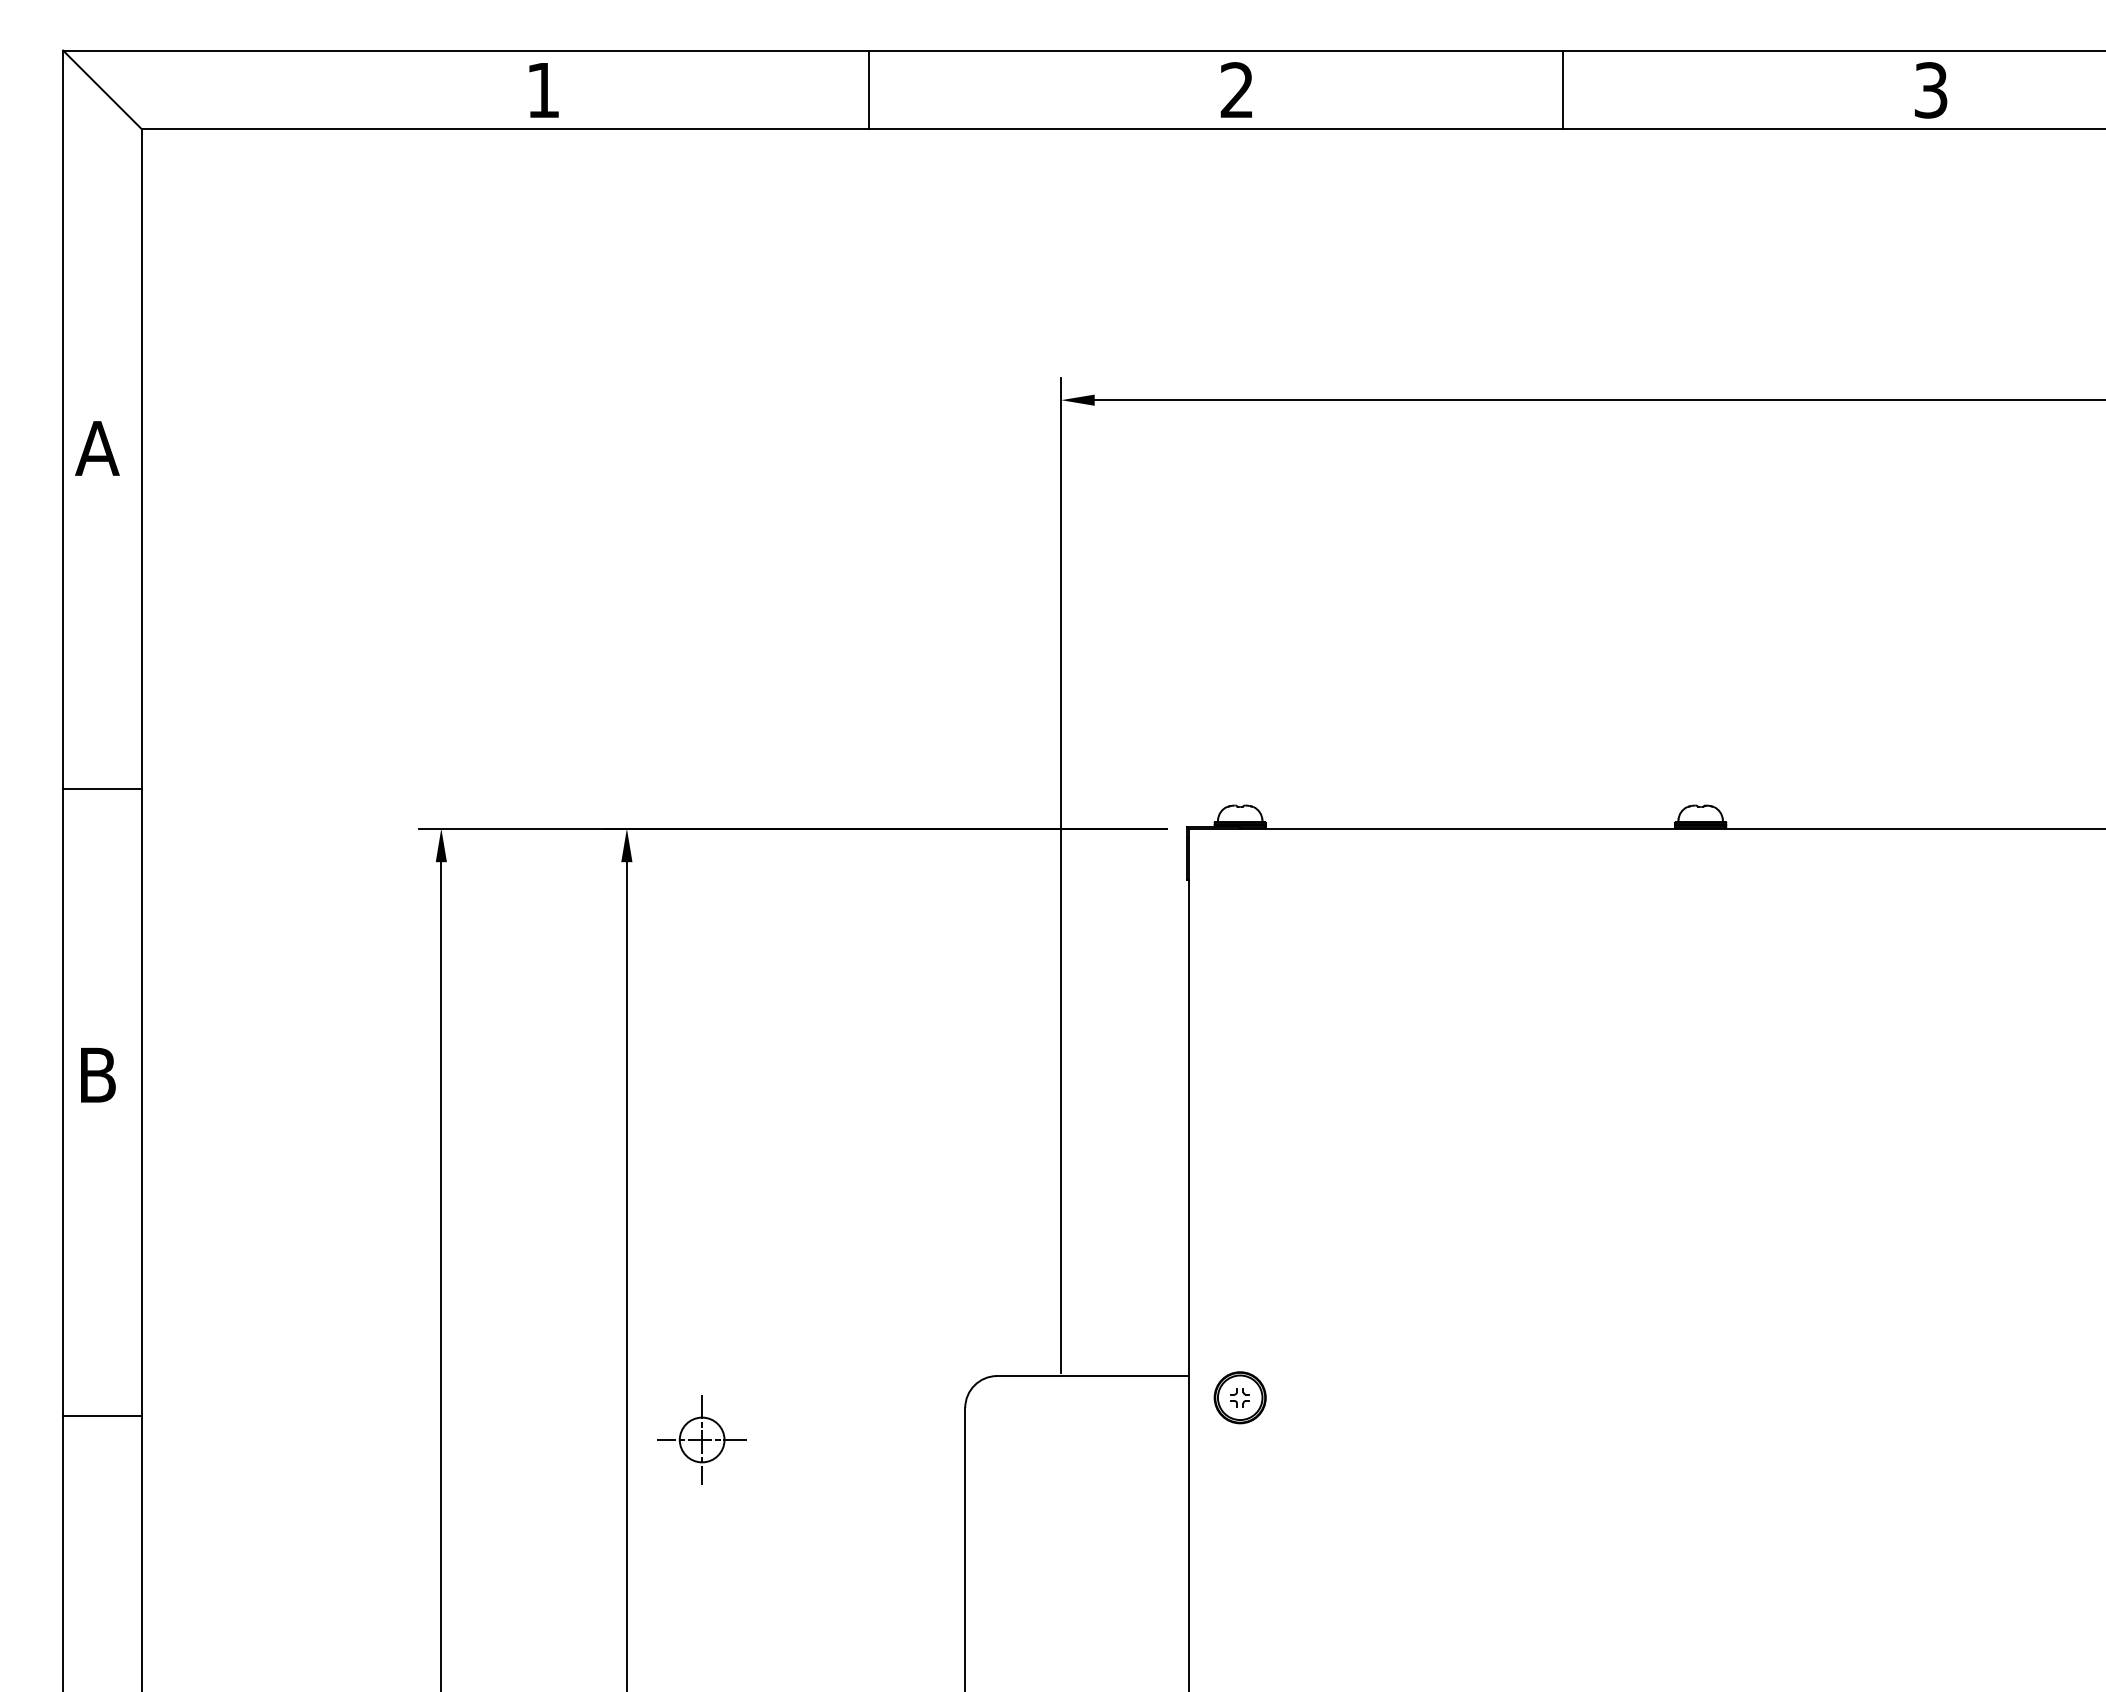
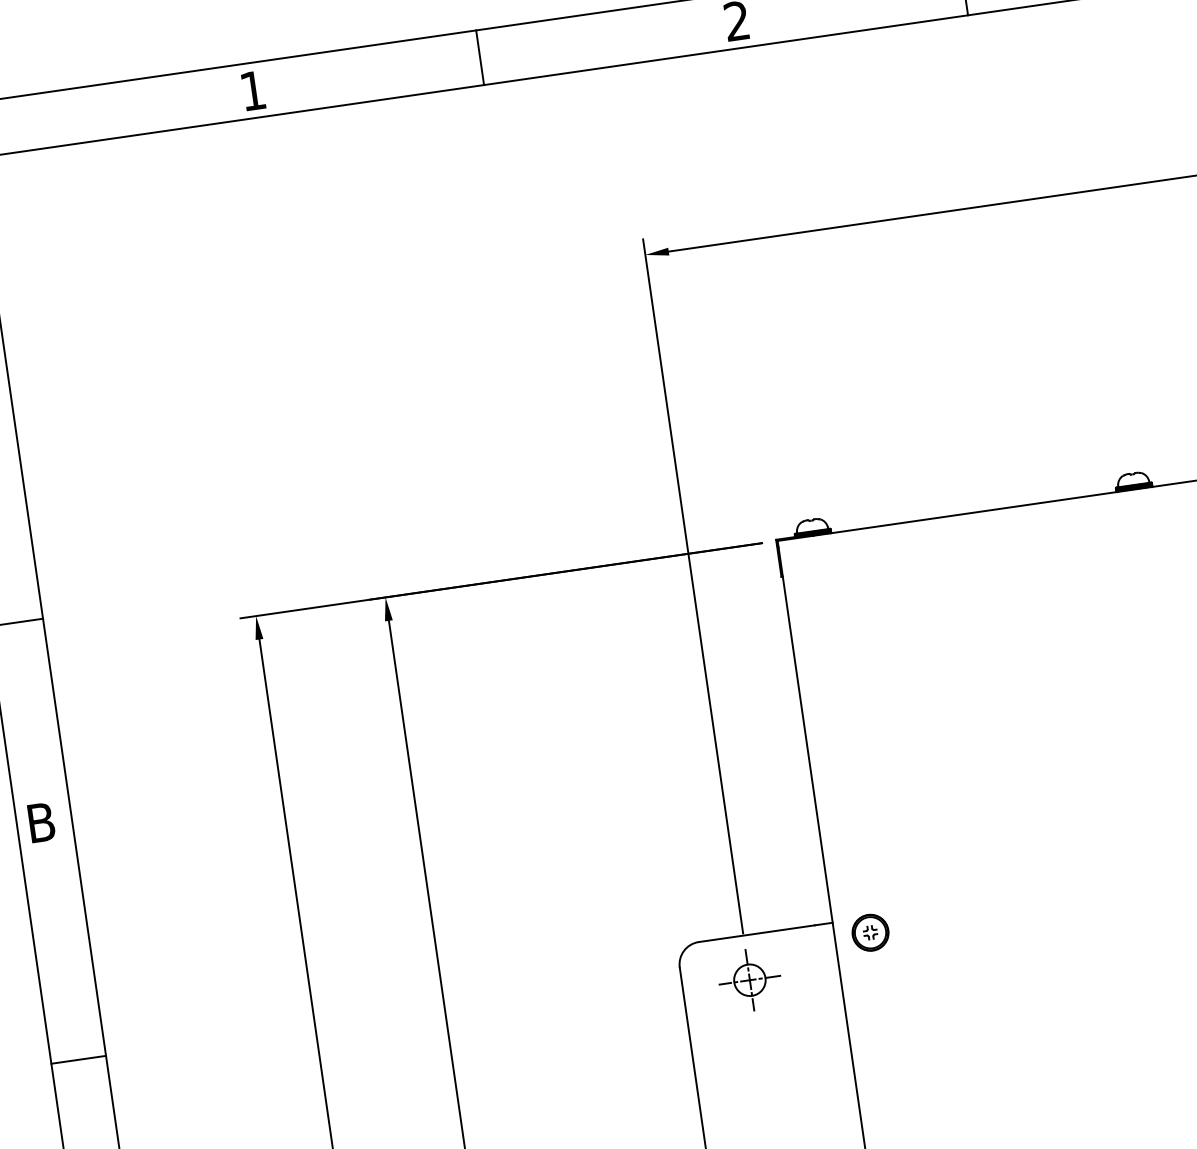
part: (701, 1439) -> (749, 979), moved

